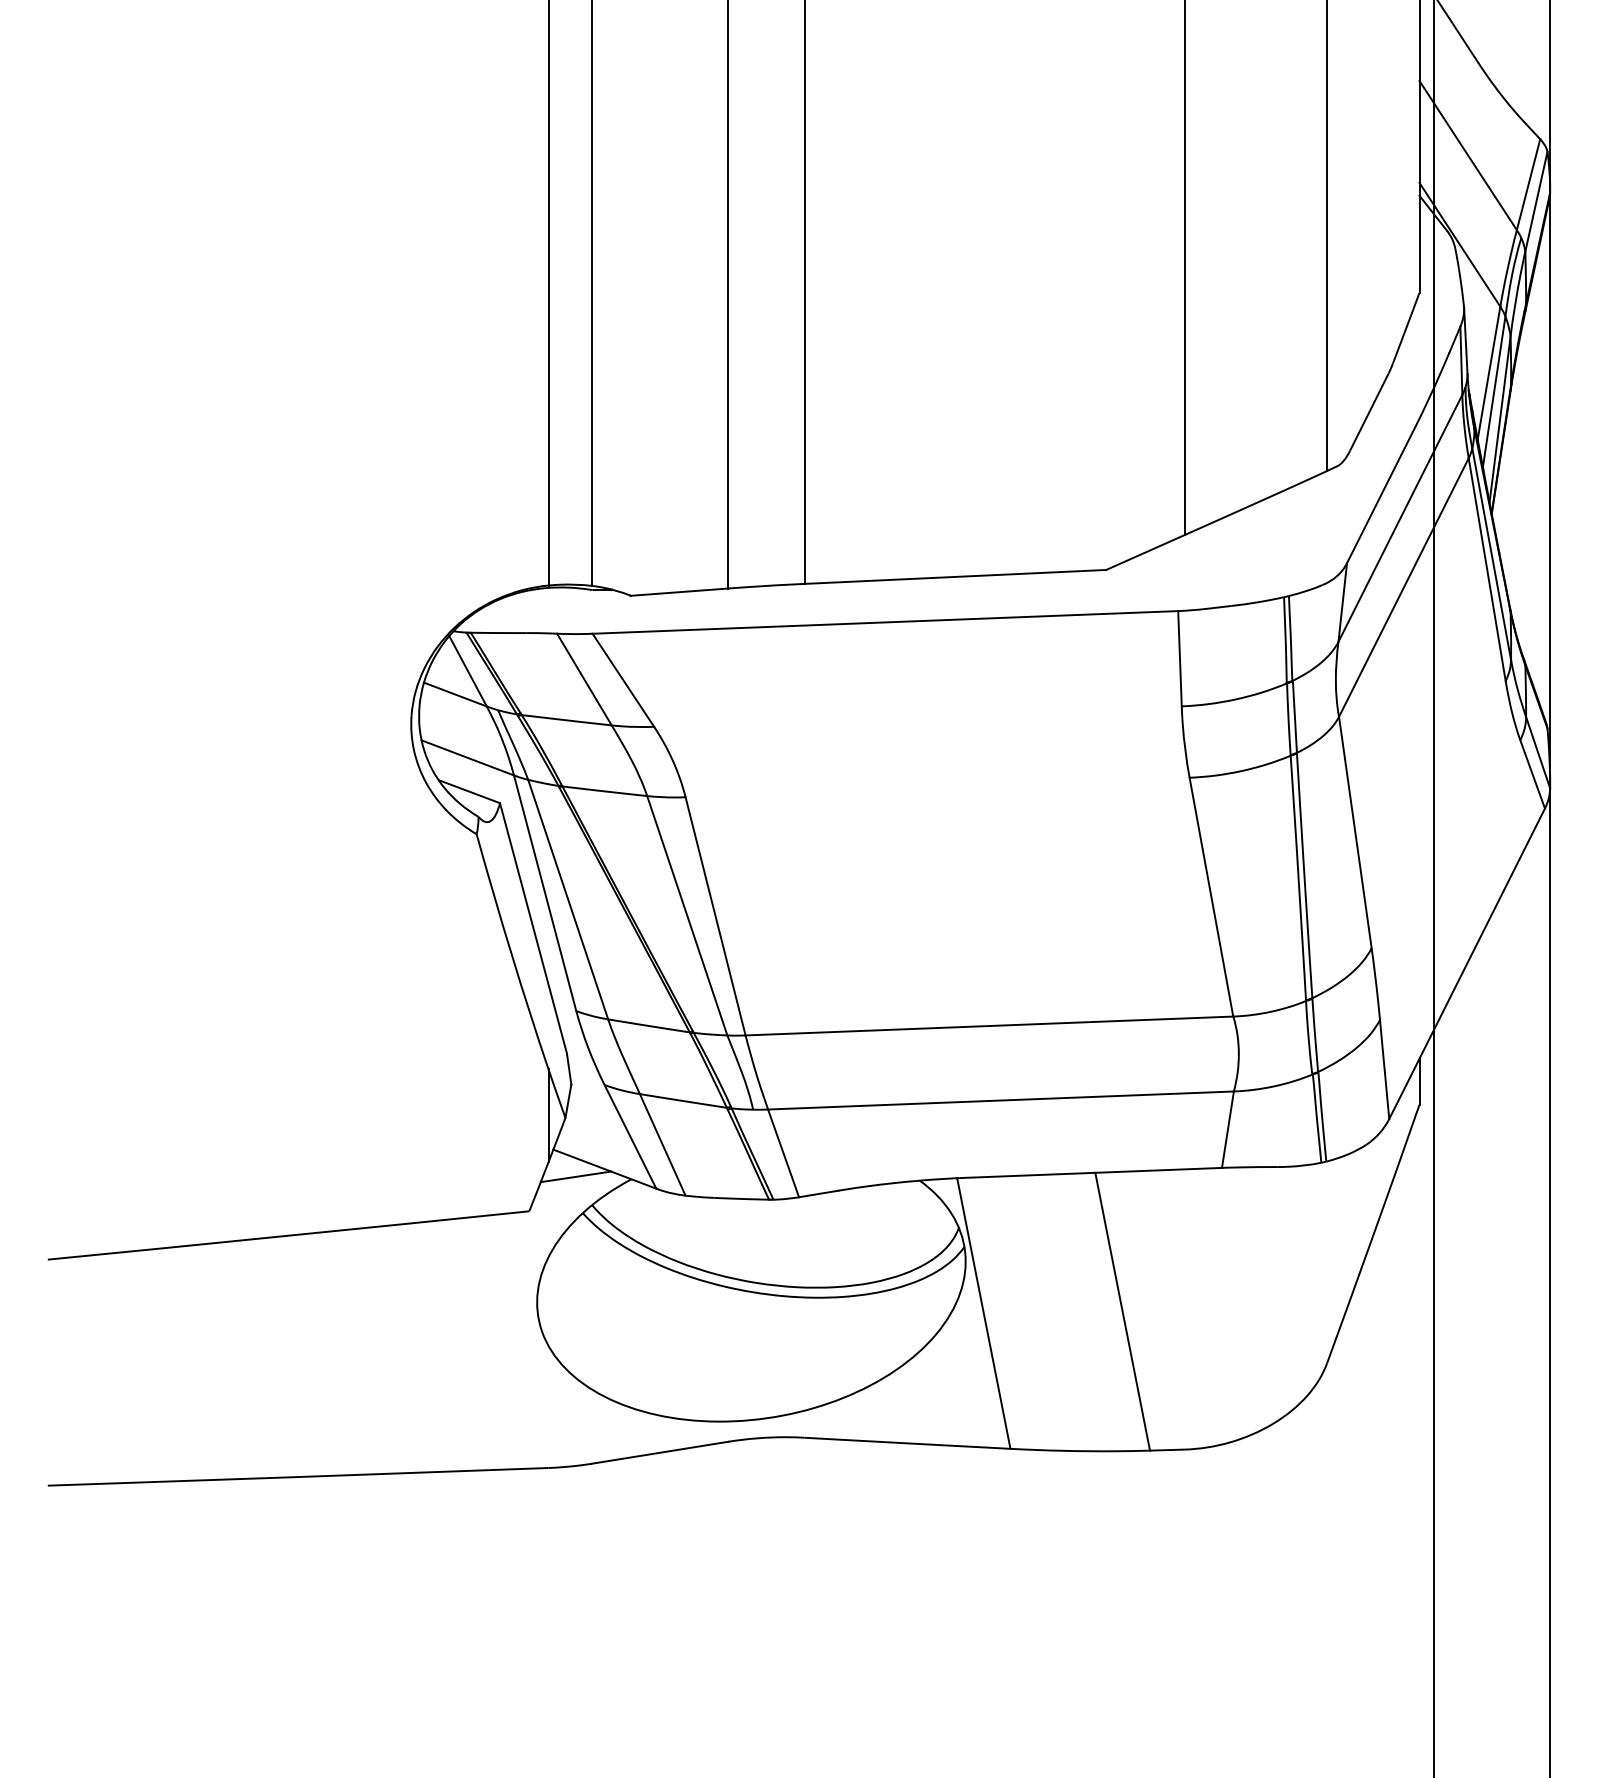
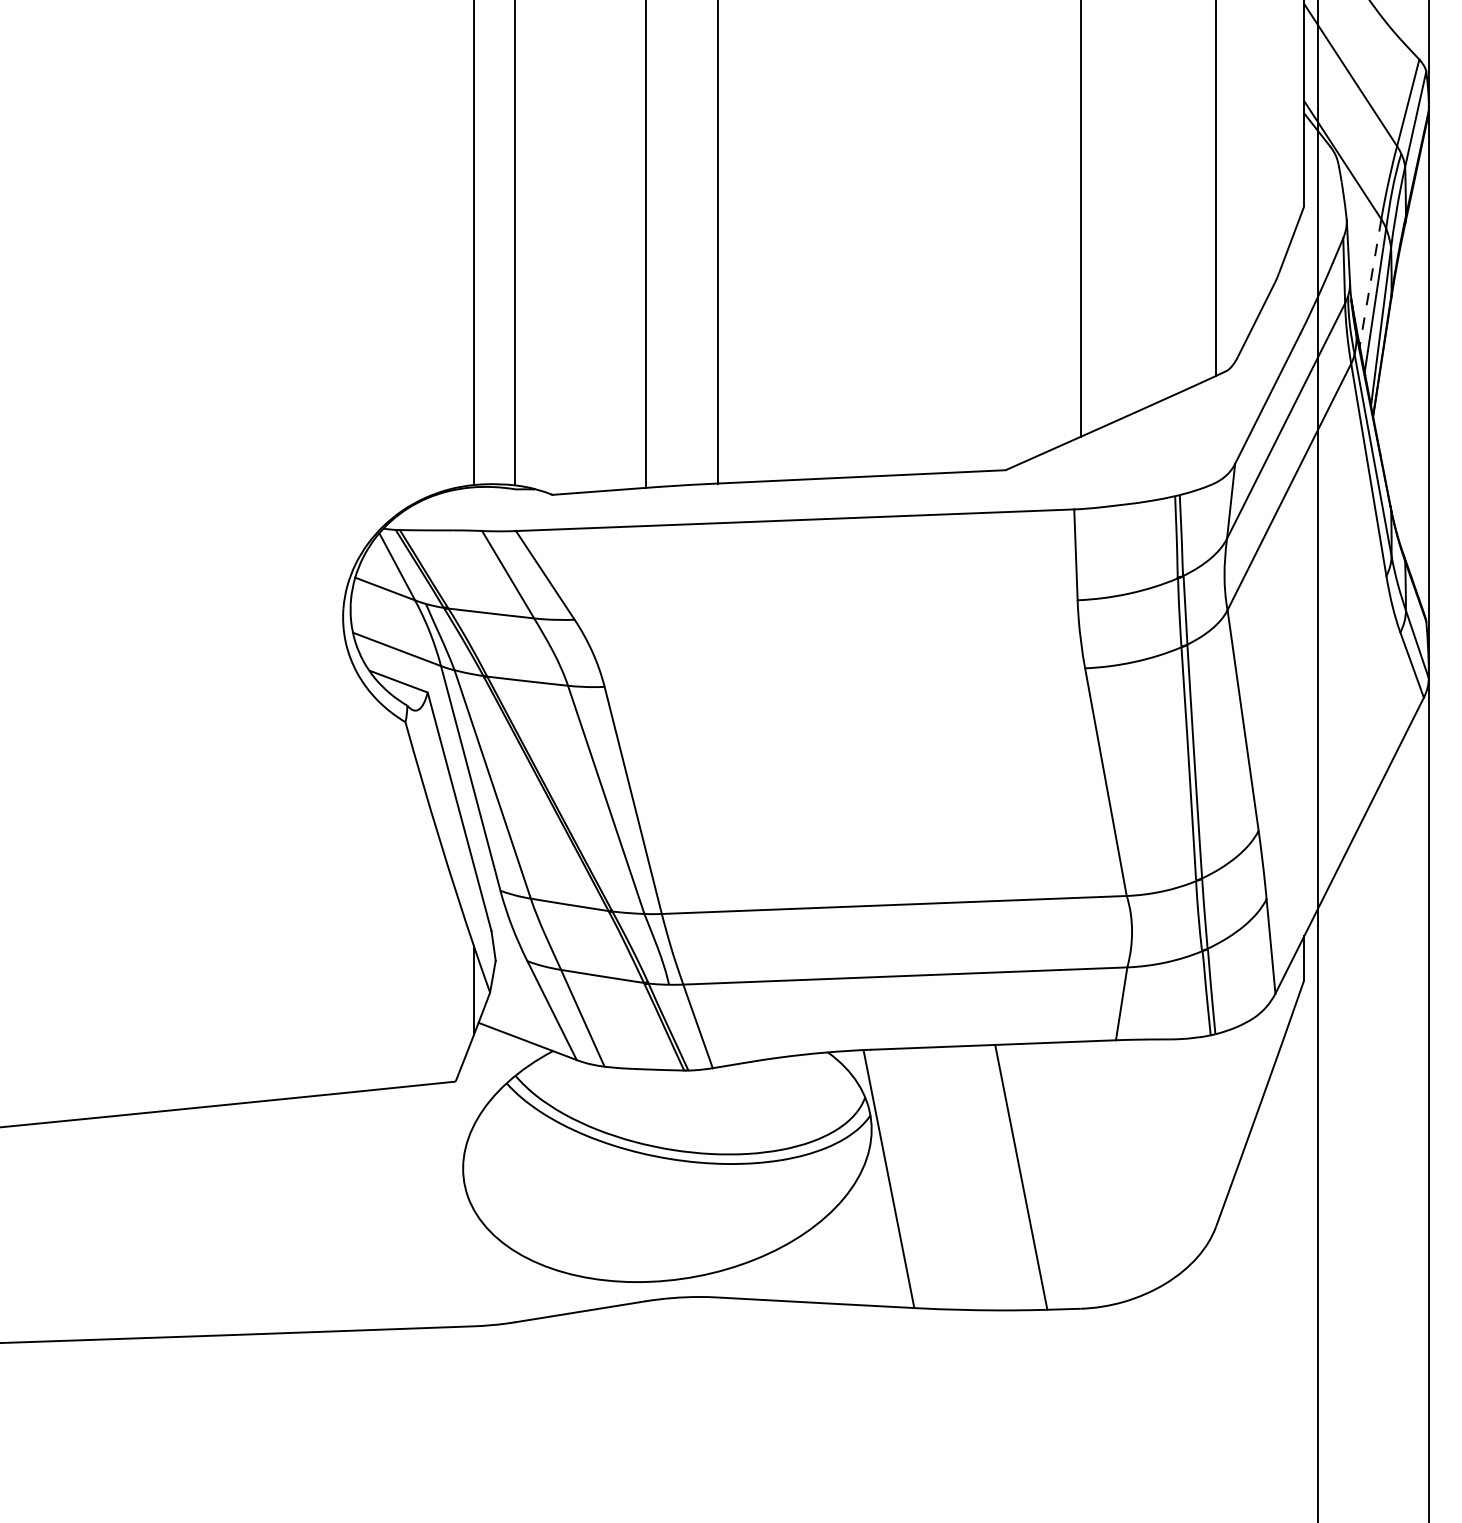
line: (1488, 373) -> (1370, 282), solid -> dashed
line: (575, 1176) -> (499, 1048), removed

